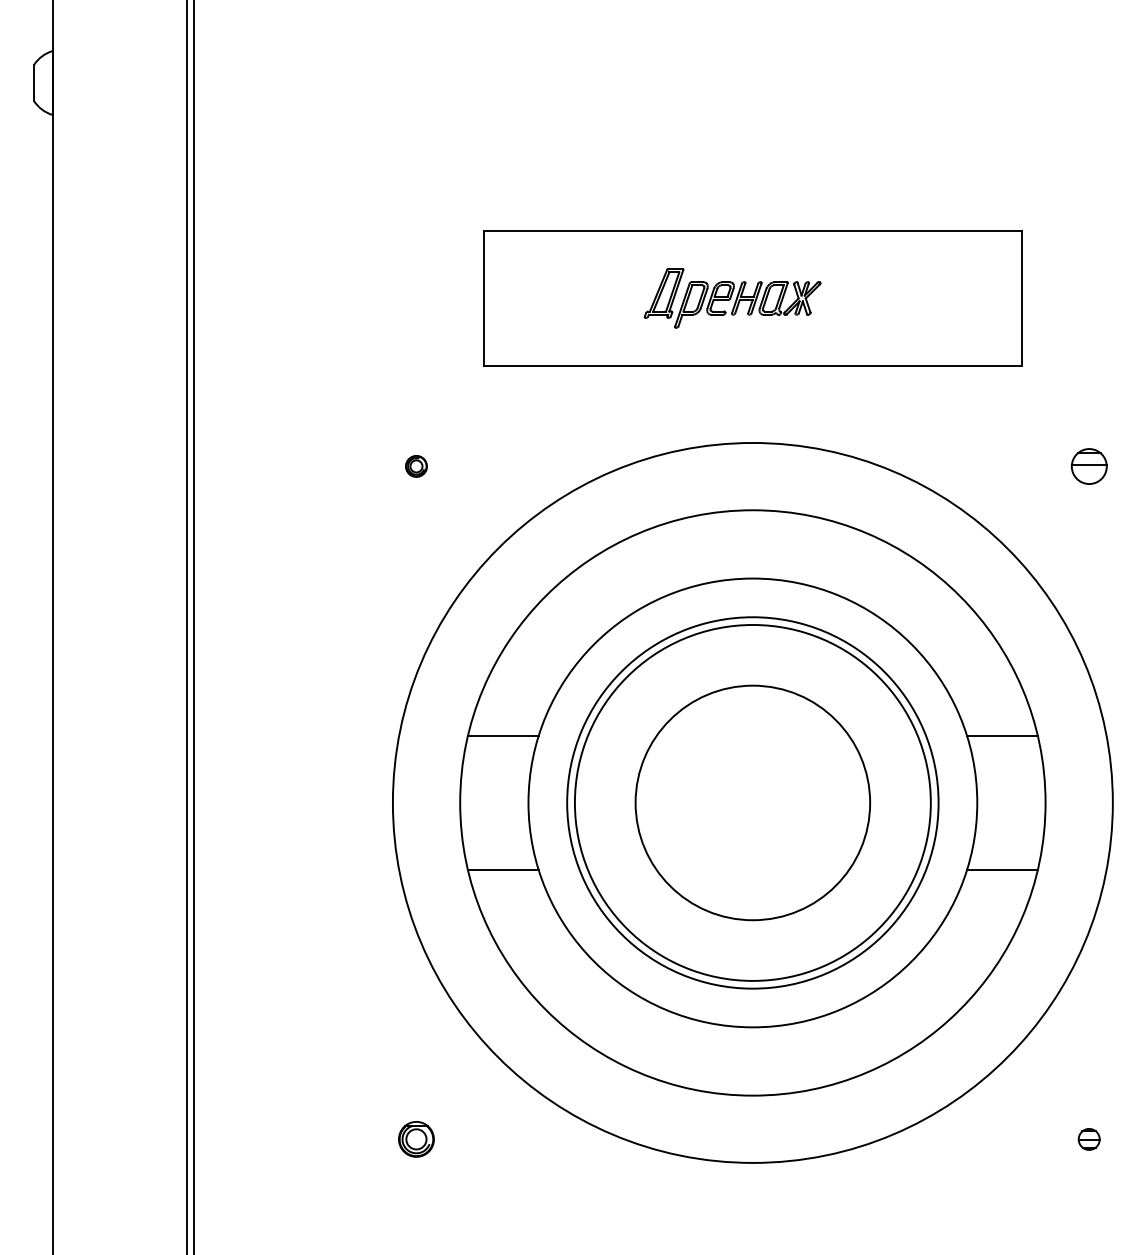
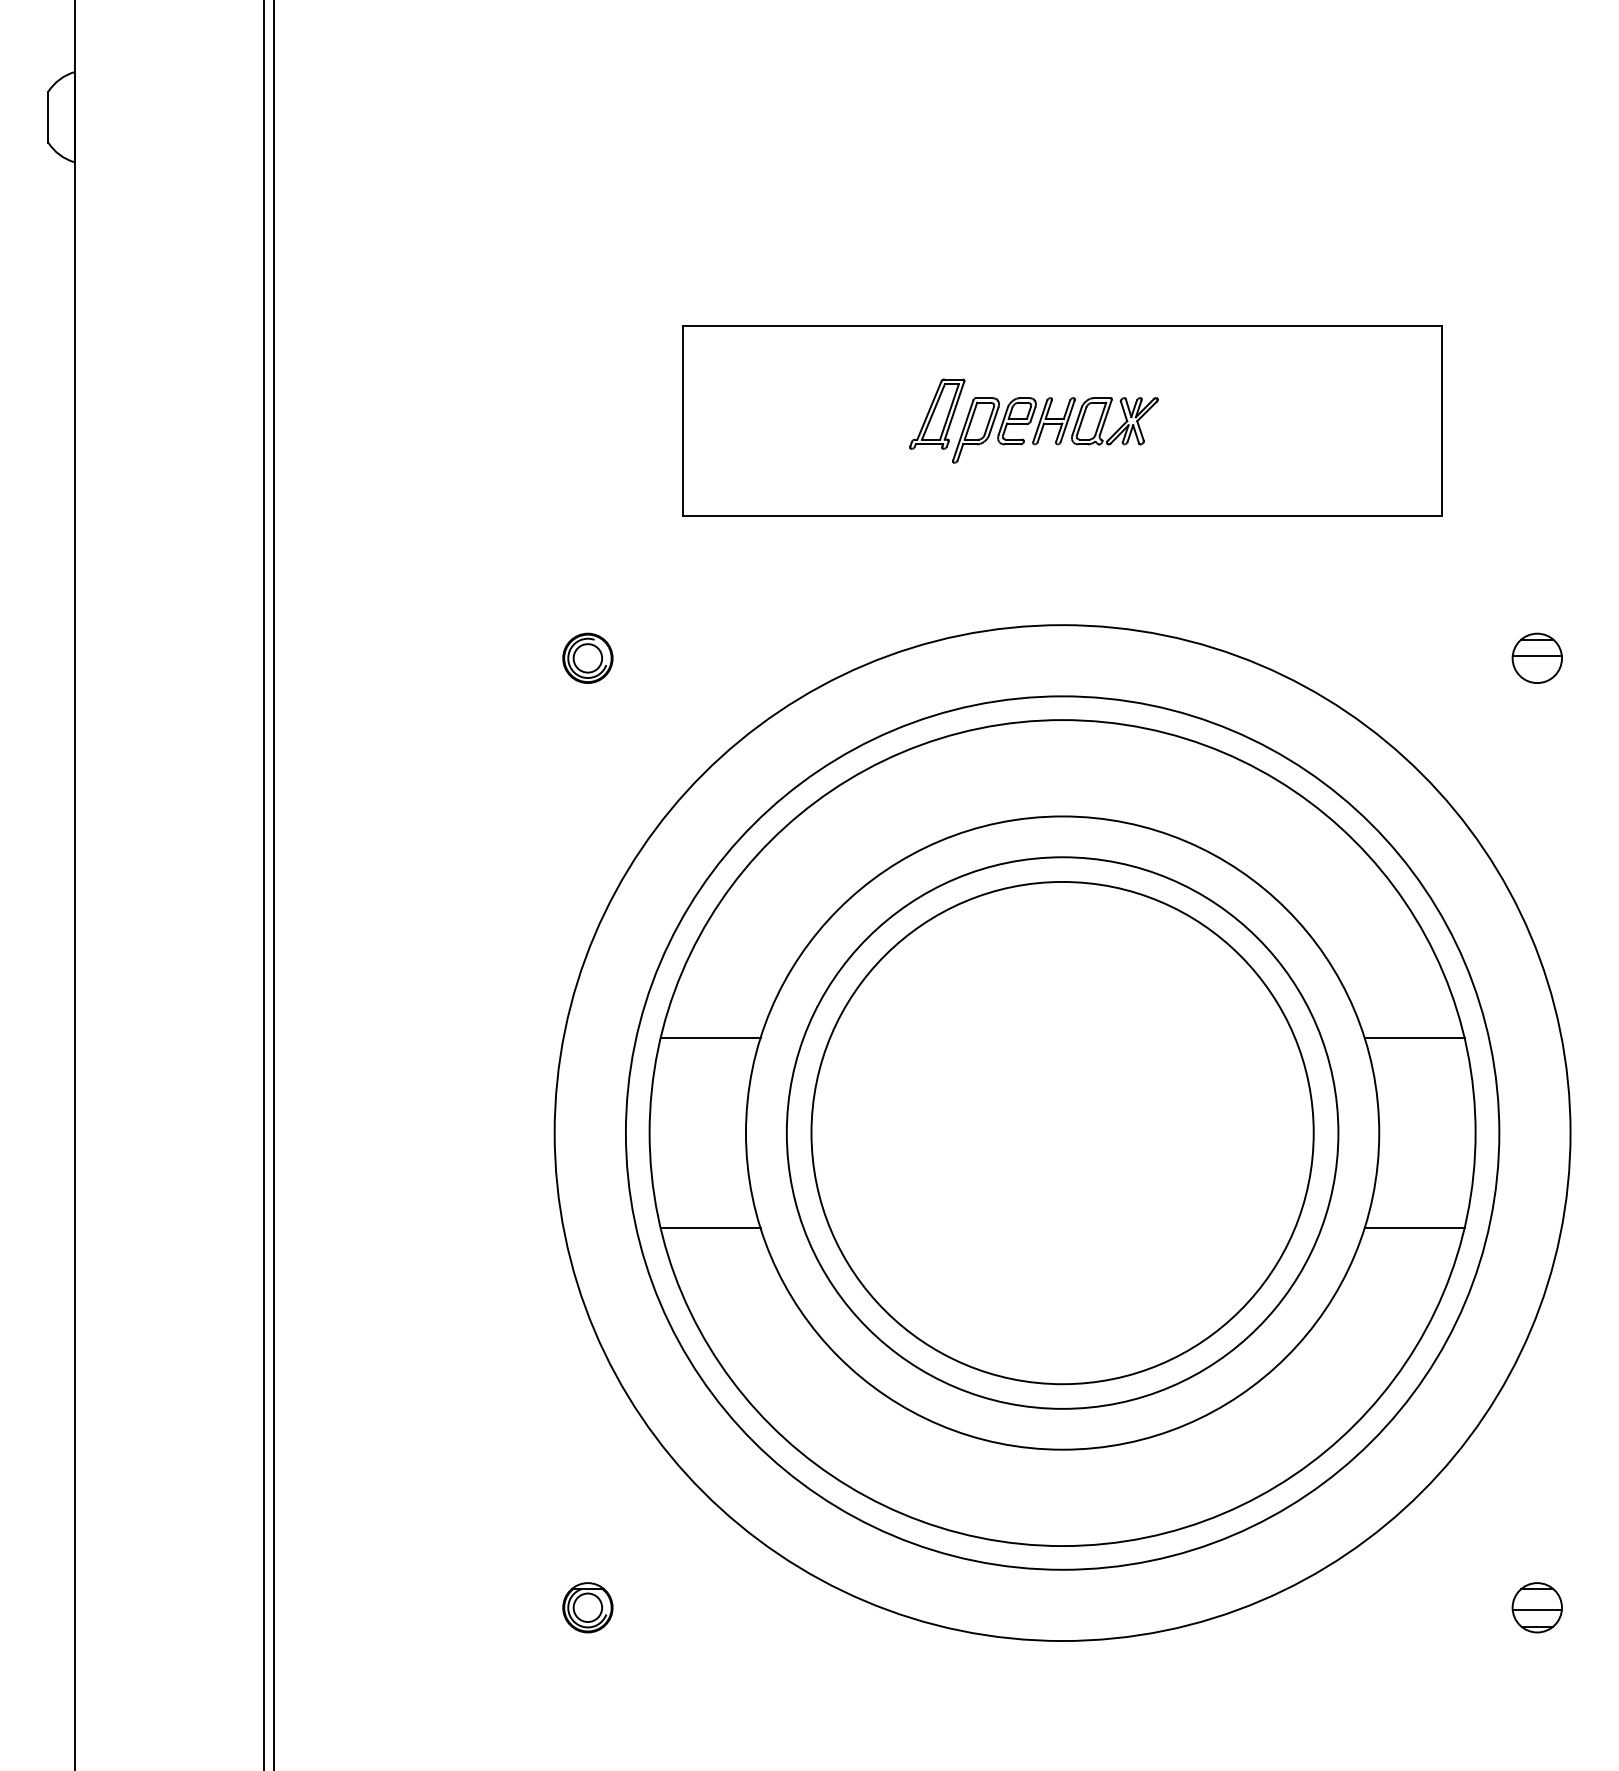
part: (416, 465) -> (587, 657), size x1.67
circle: (752, 802) -> (1062, 1132), size x1.67
circle: (752, 802) -> (1062, 1132), size x1.67
part: (1088, 1139) -> (1536, 1607), size x1.67

